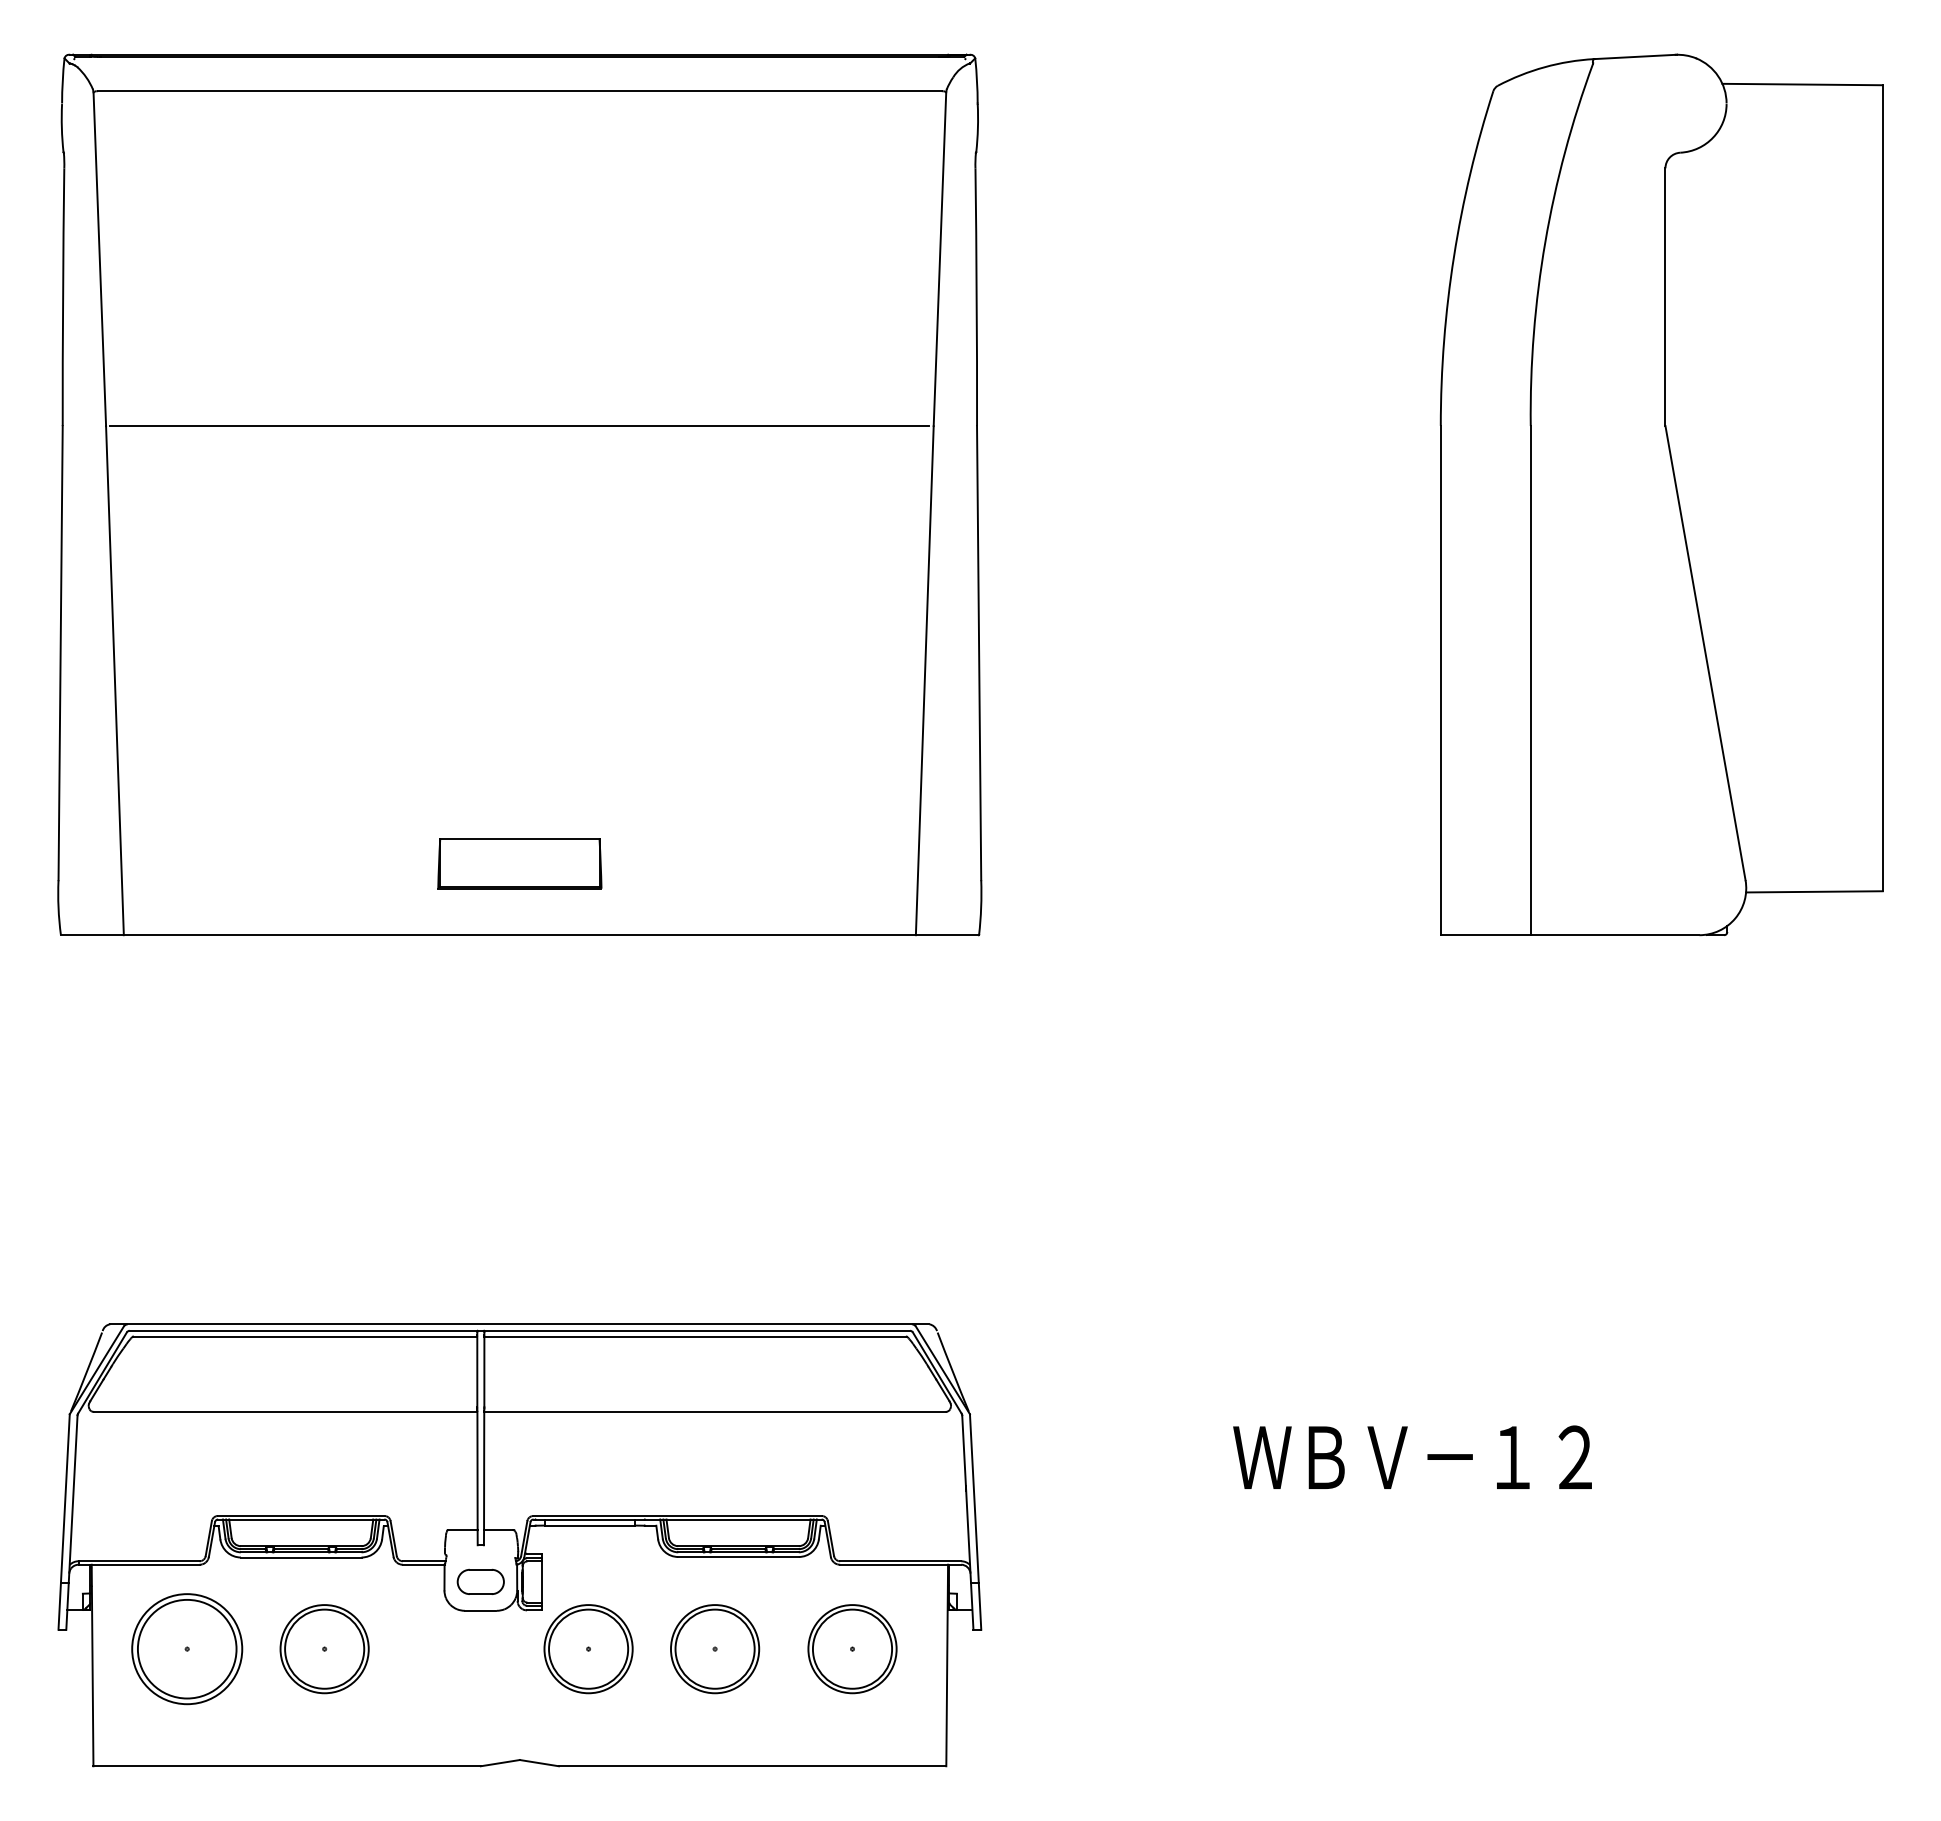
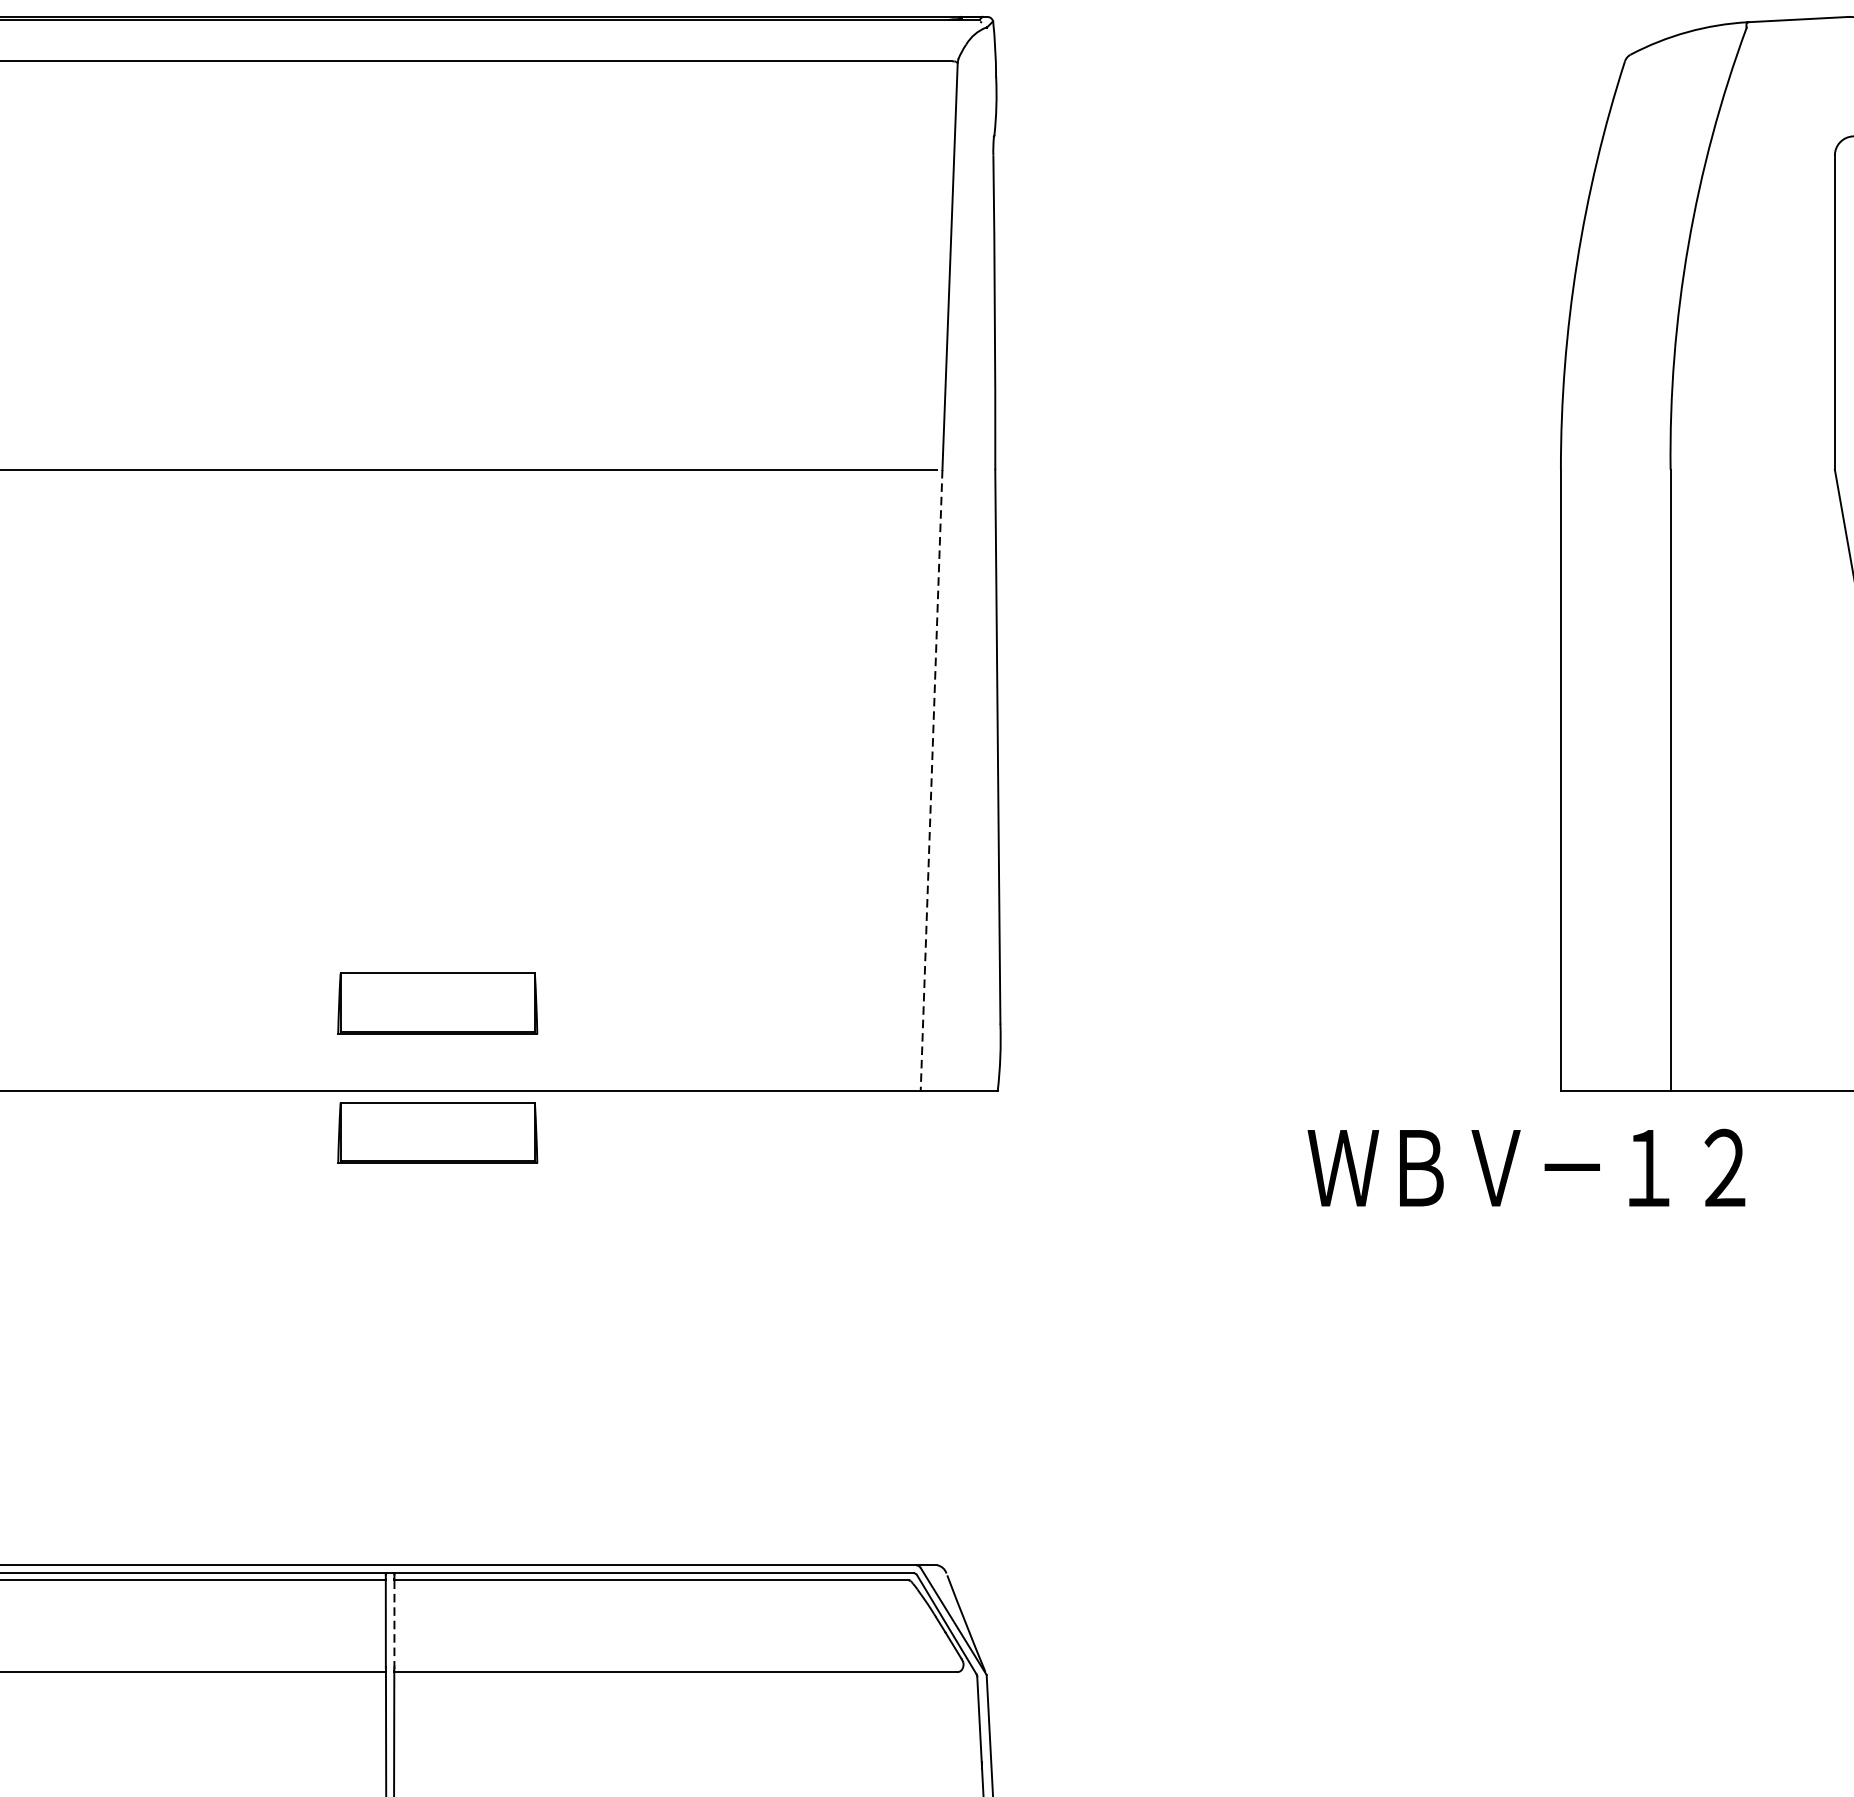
line: (924, 680) -> (931, 780), solid -> dashed
part: (519, 969) -> (437, 1132), added
line: (484, 1372) -> (394, 1624), solid -> dashed
text: (1412, 1456) -> (1526, 1166), moved

